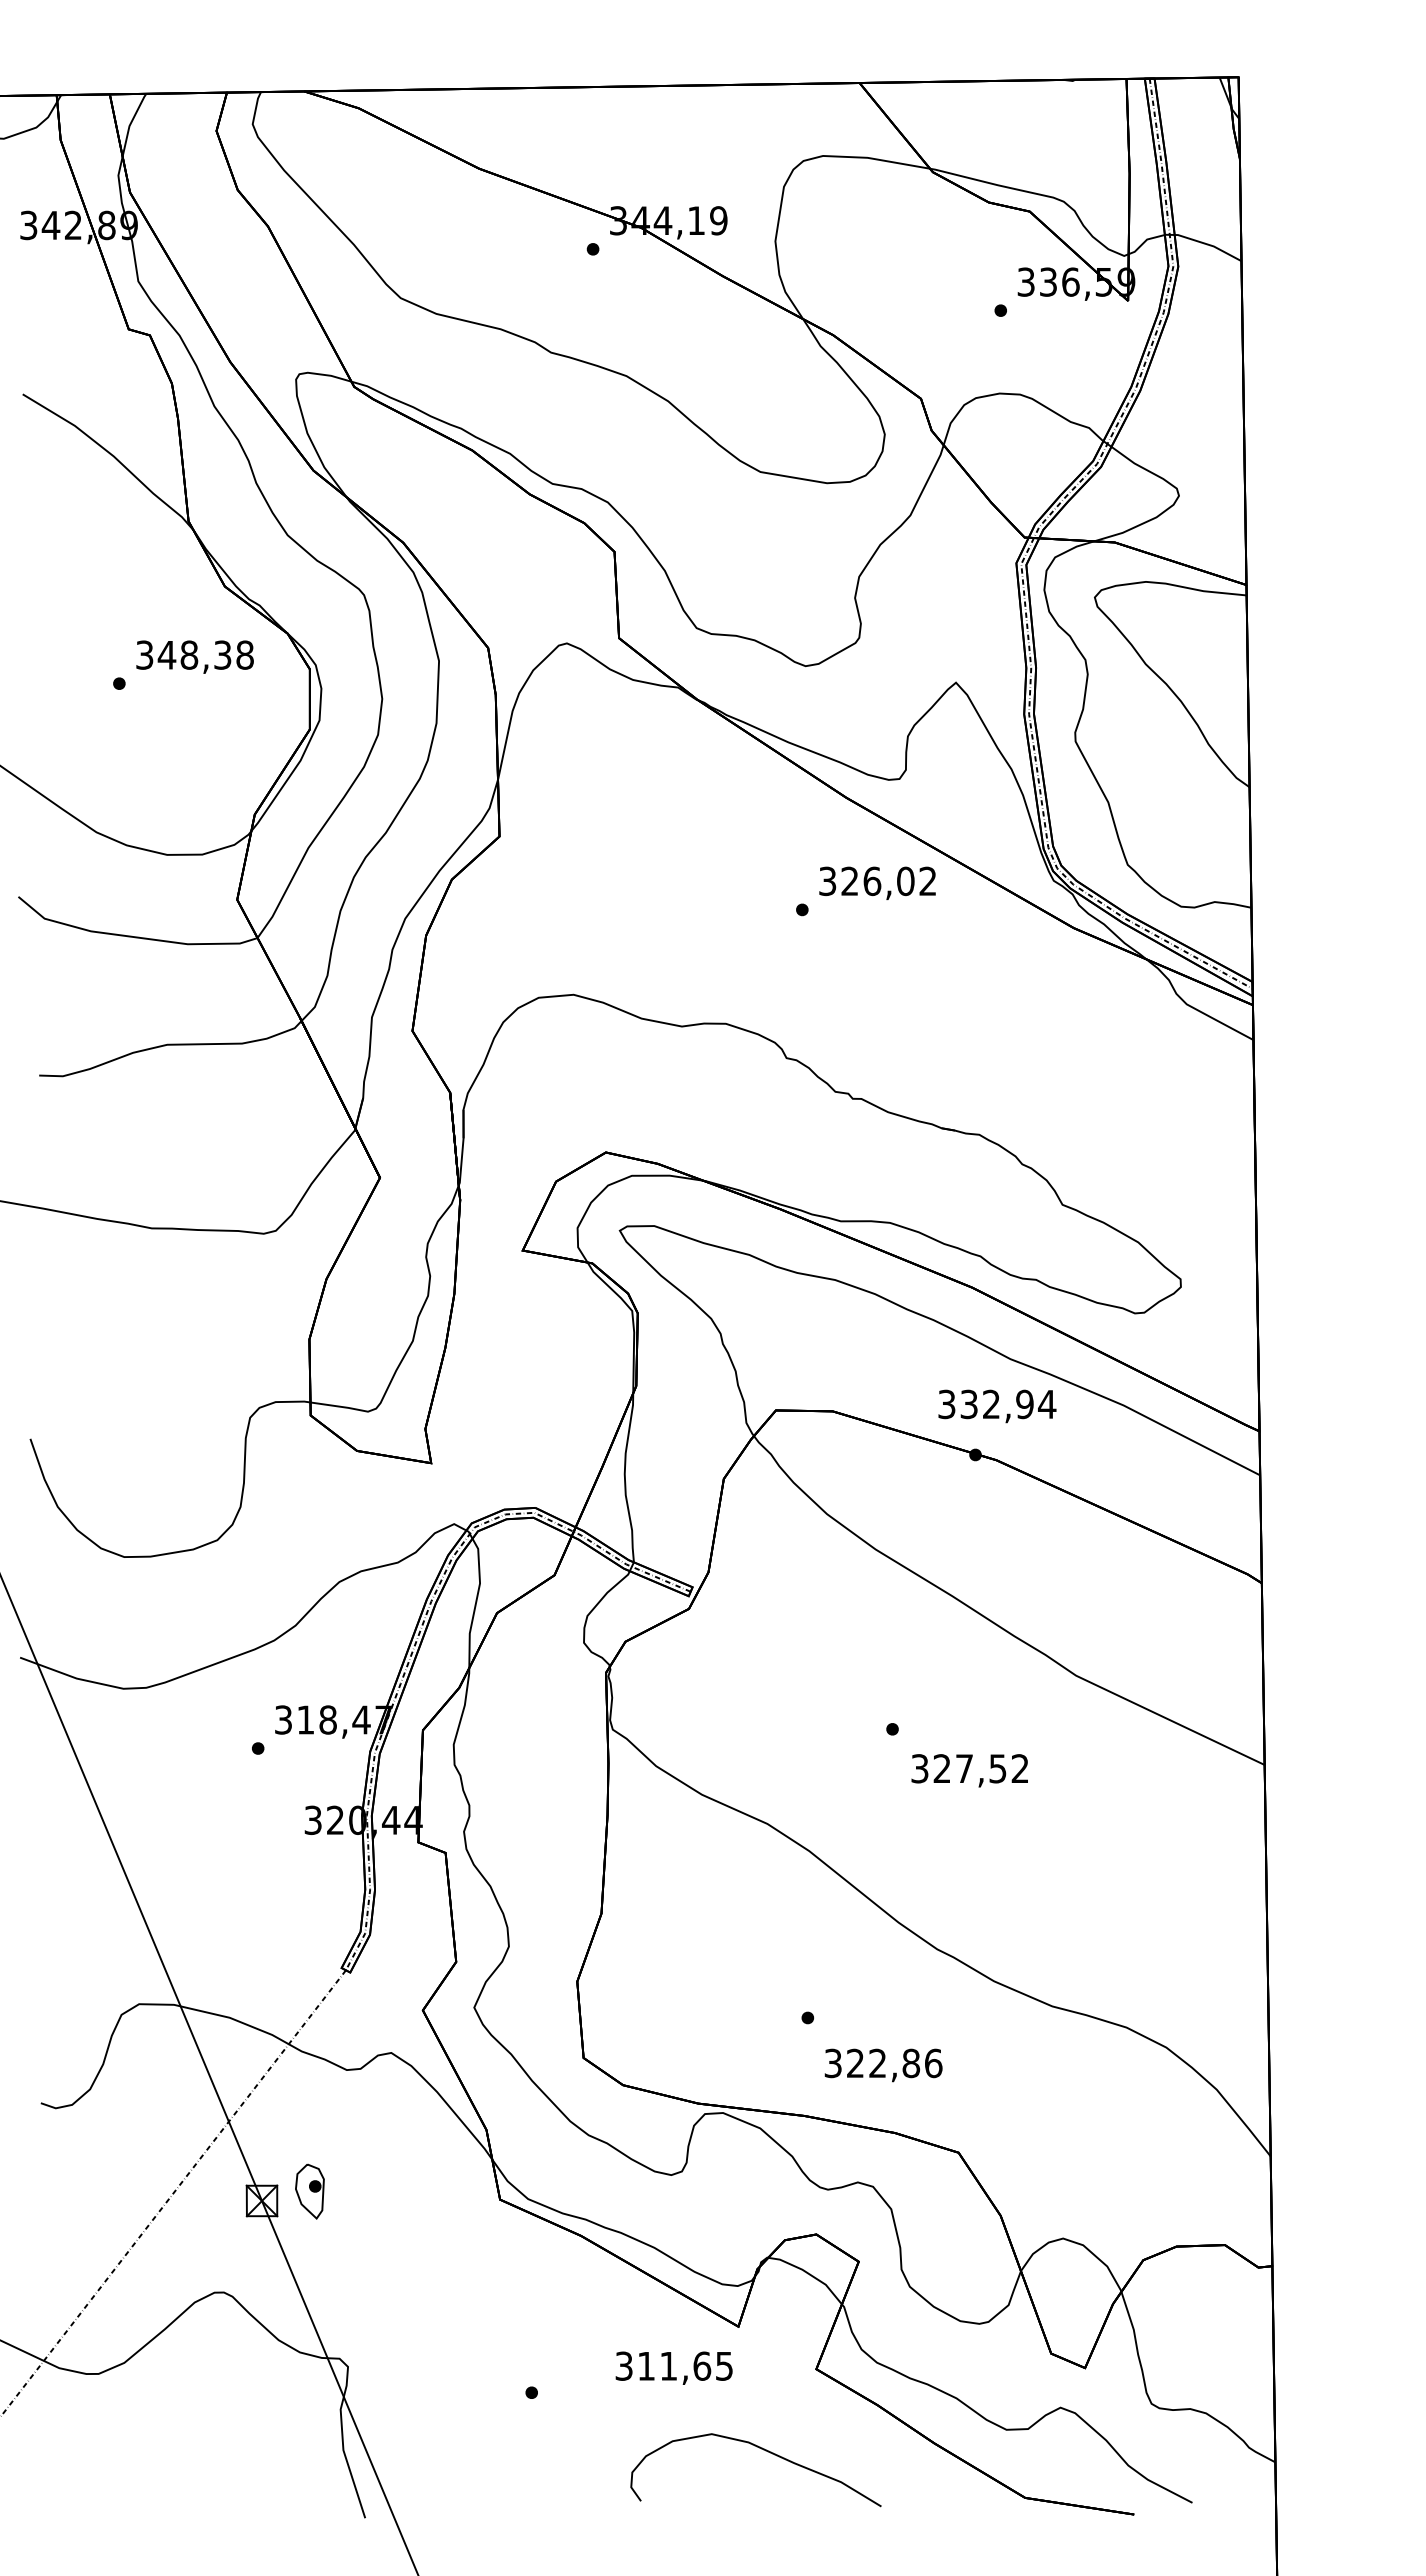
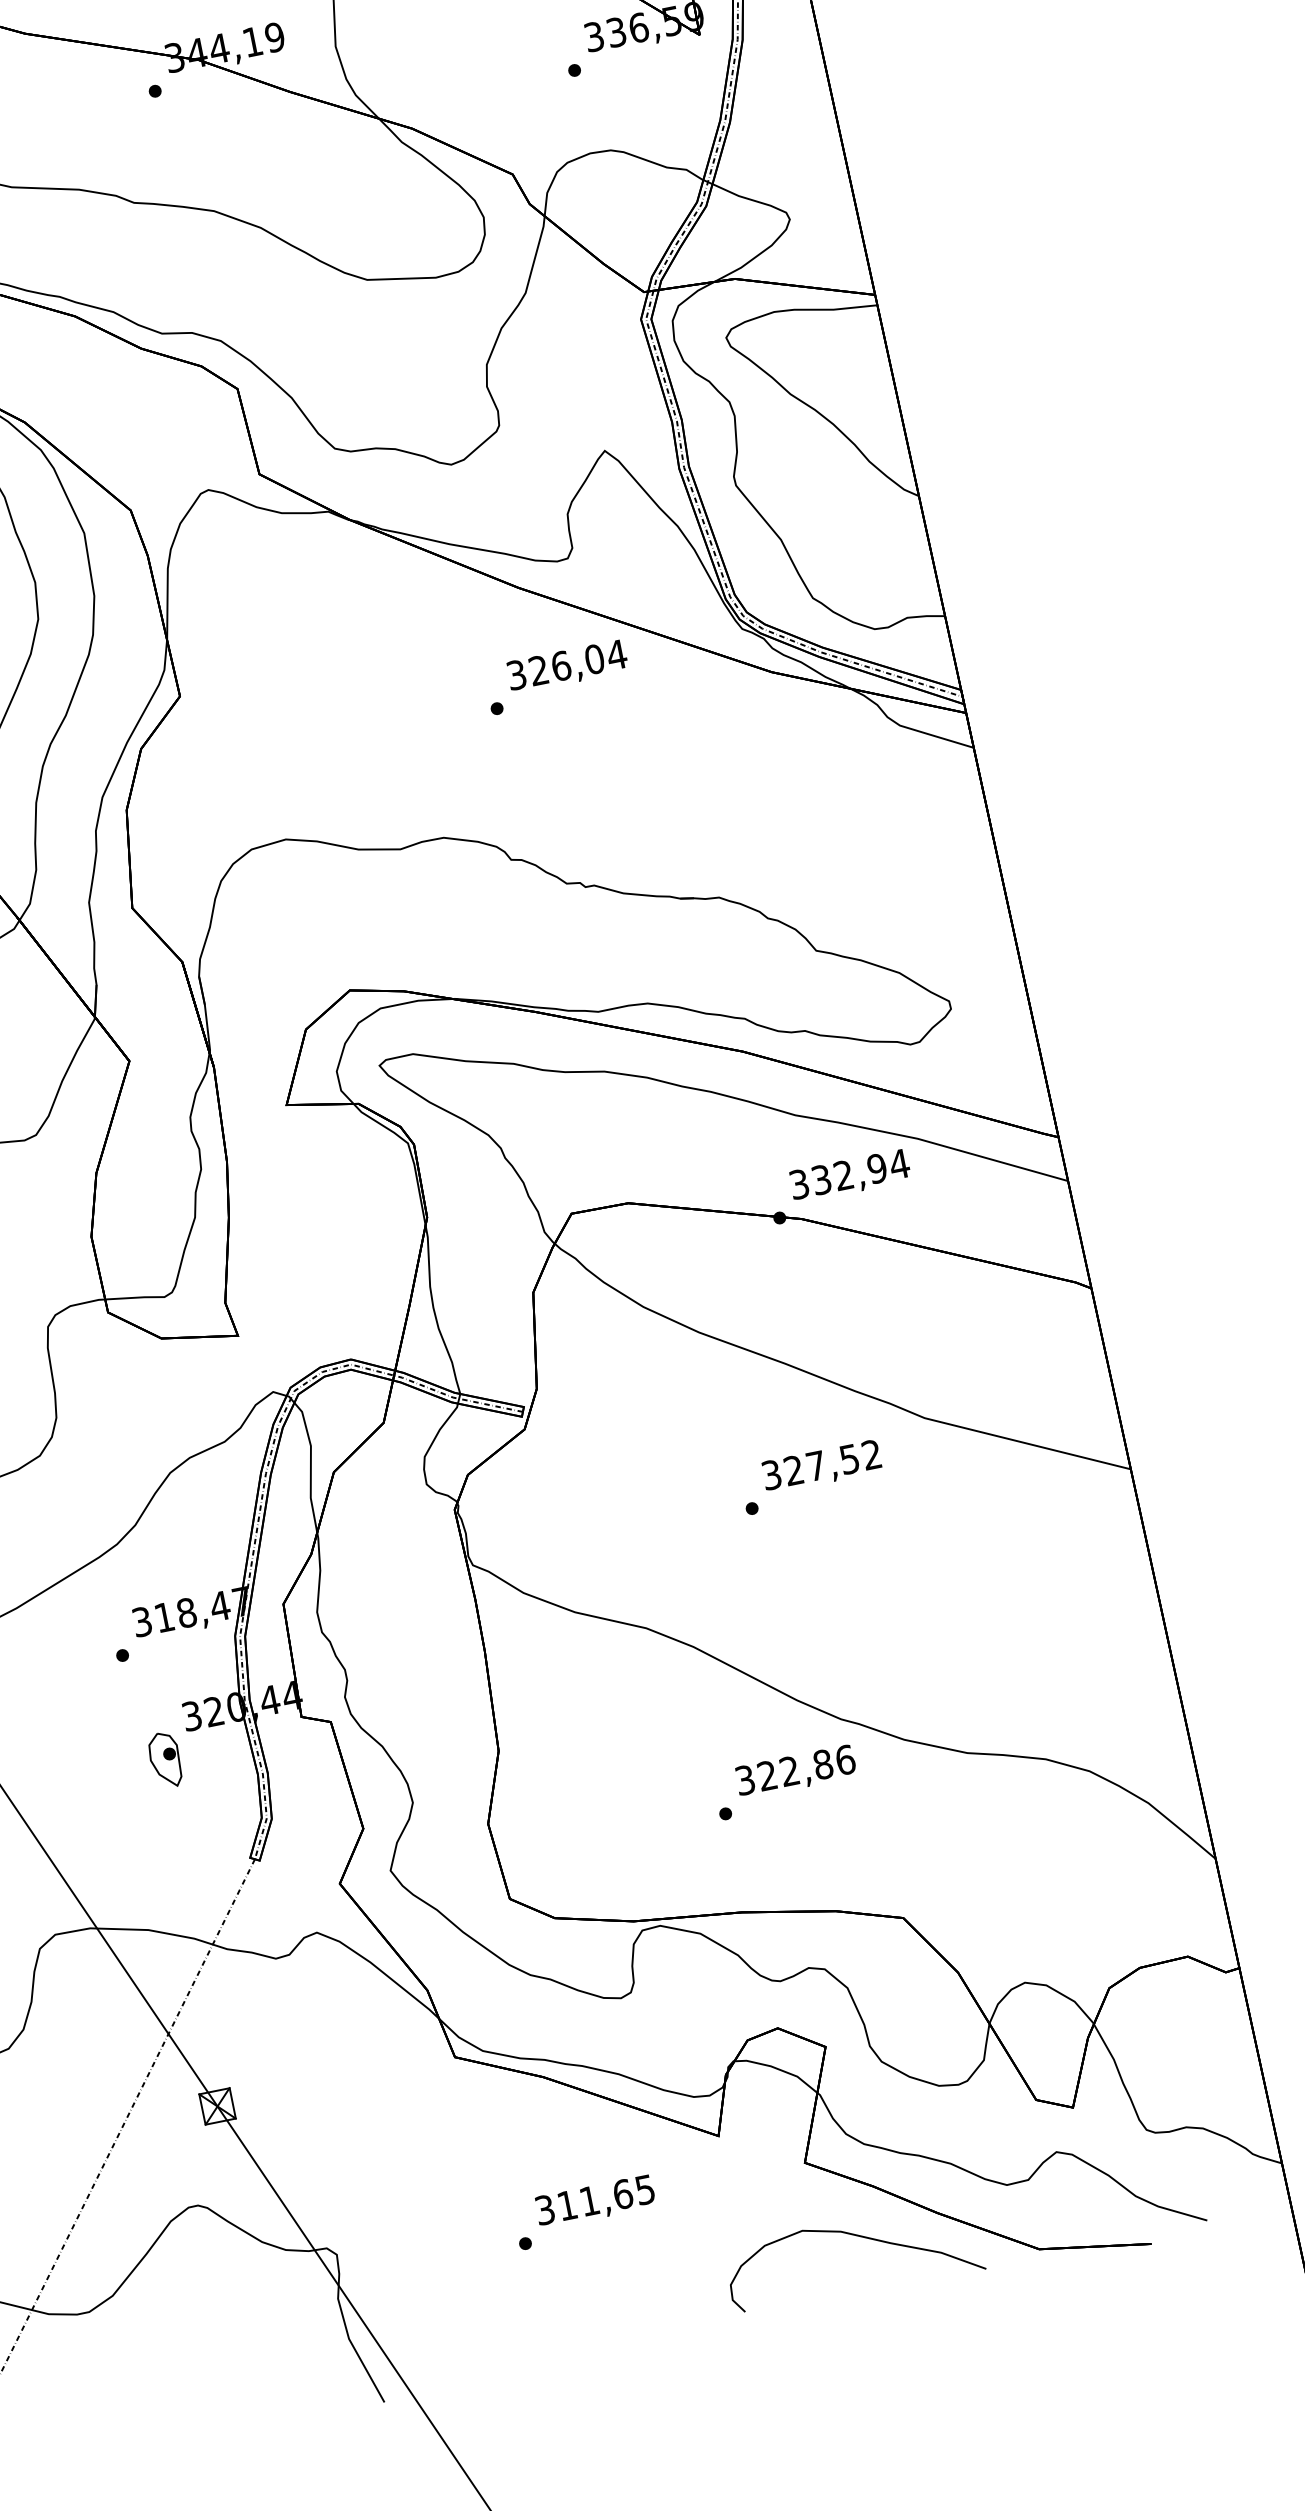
text: (927, 880) -> (616, 654), 326,02 -> 326,04
text: (997, 1406) -> (850, 1176), moved
text: (969, 1770) -> (821, 1466), moved
text: (883, 2065) -> (795, 1772), moved
part: (309, 2191) -> (164, 1760), moved
text: (673, 2367) -> (594, 2201), moved
curve: (765, 2451) -> (859, 2237), moved

